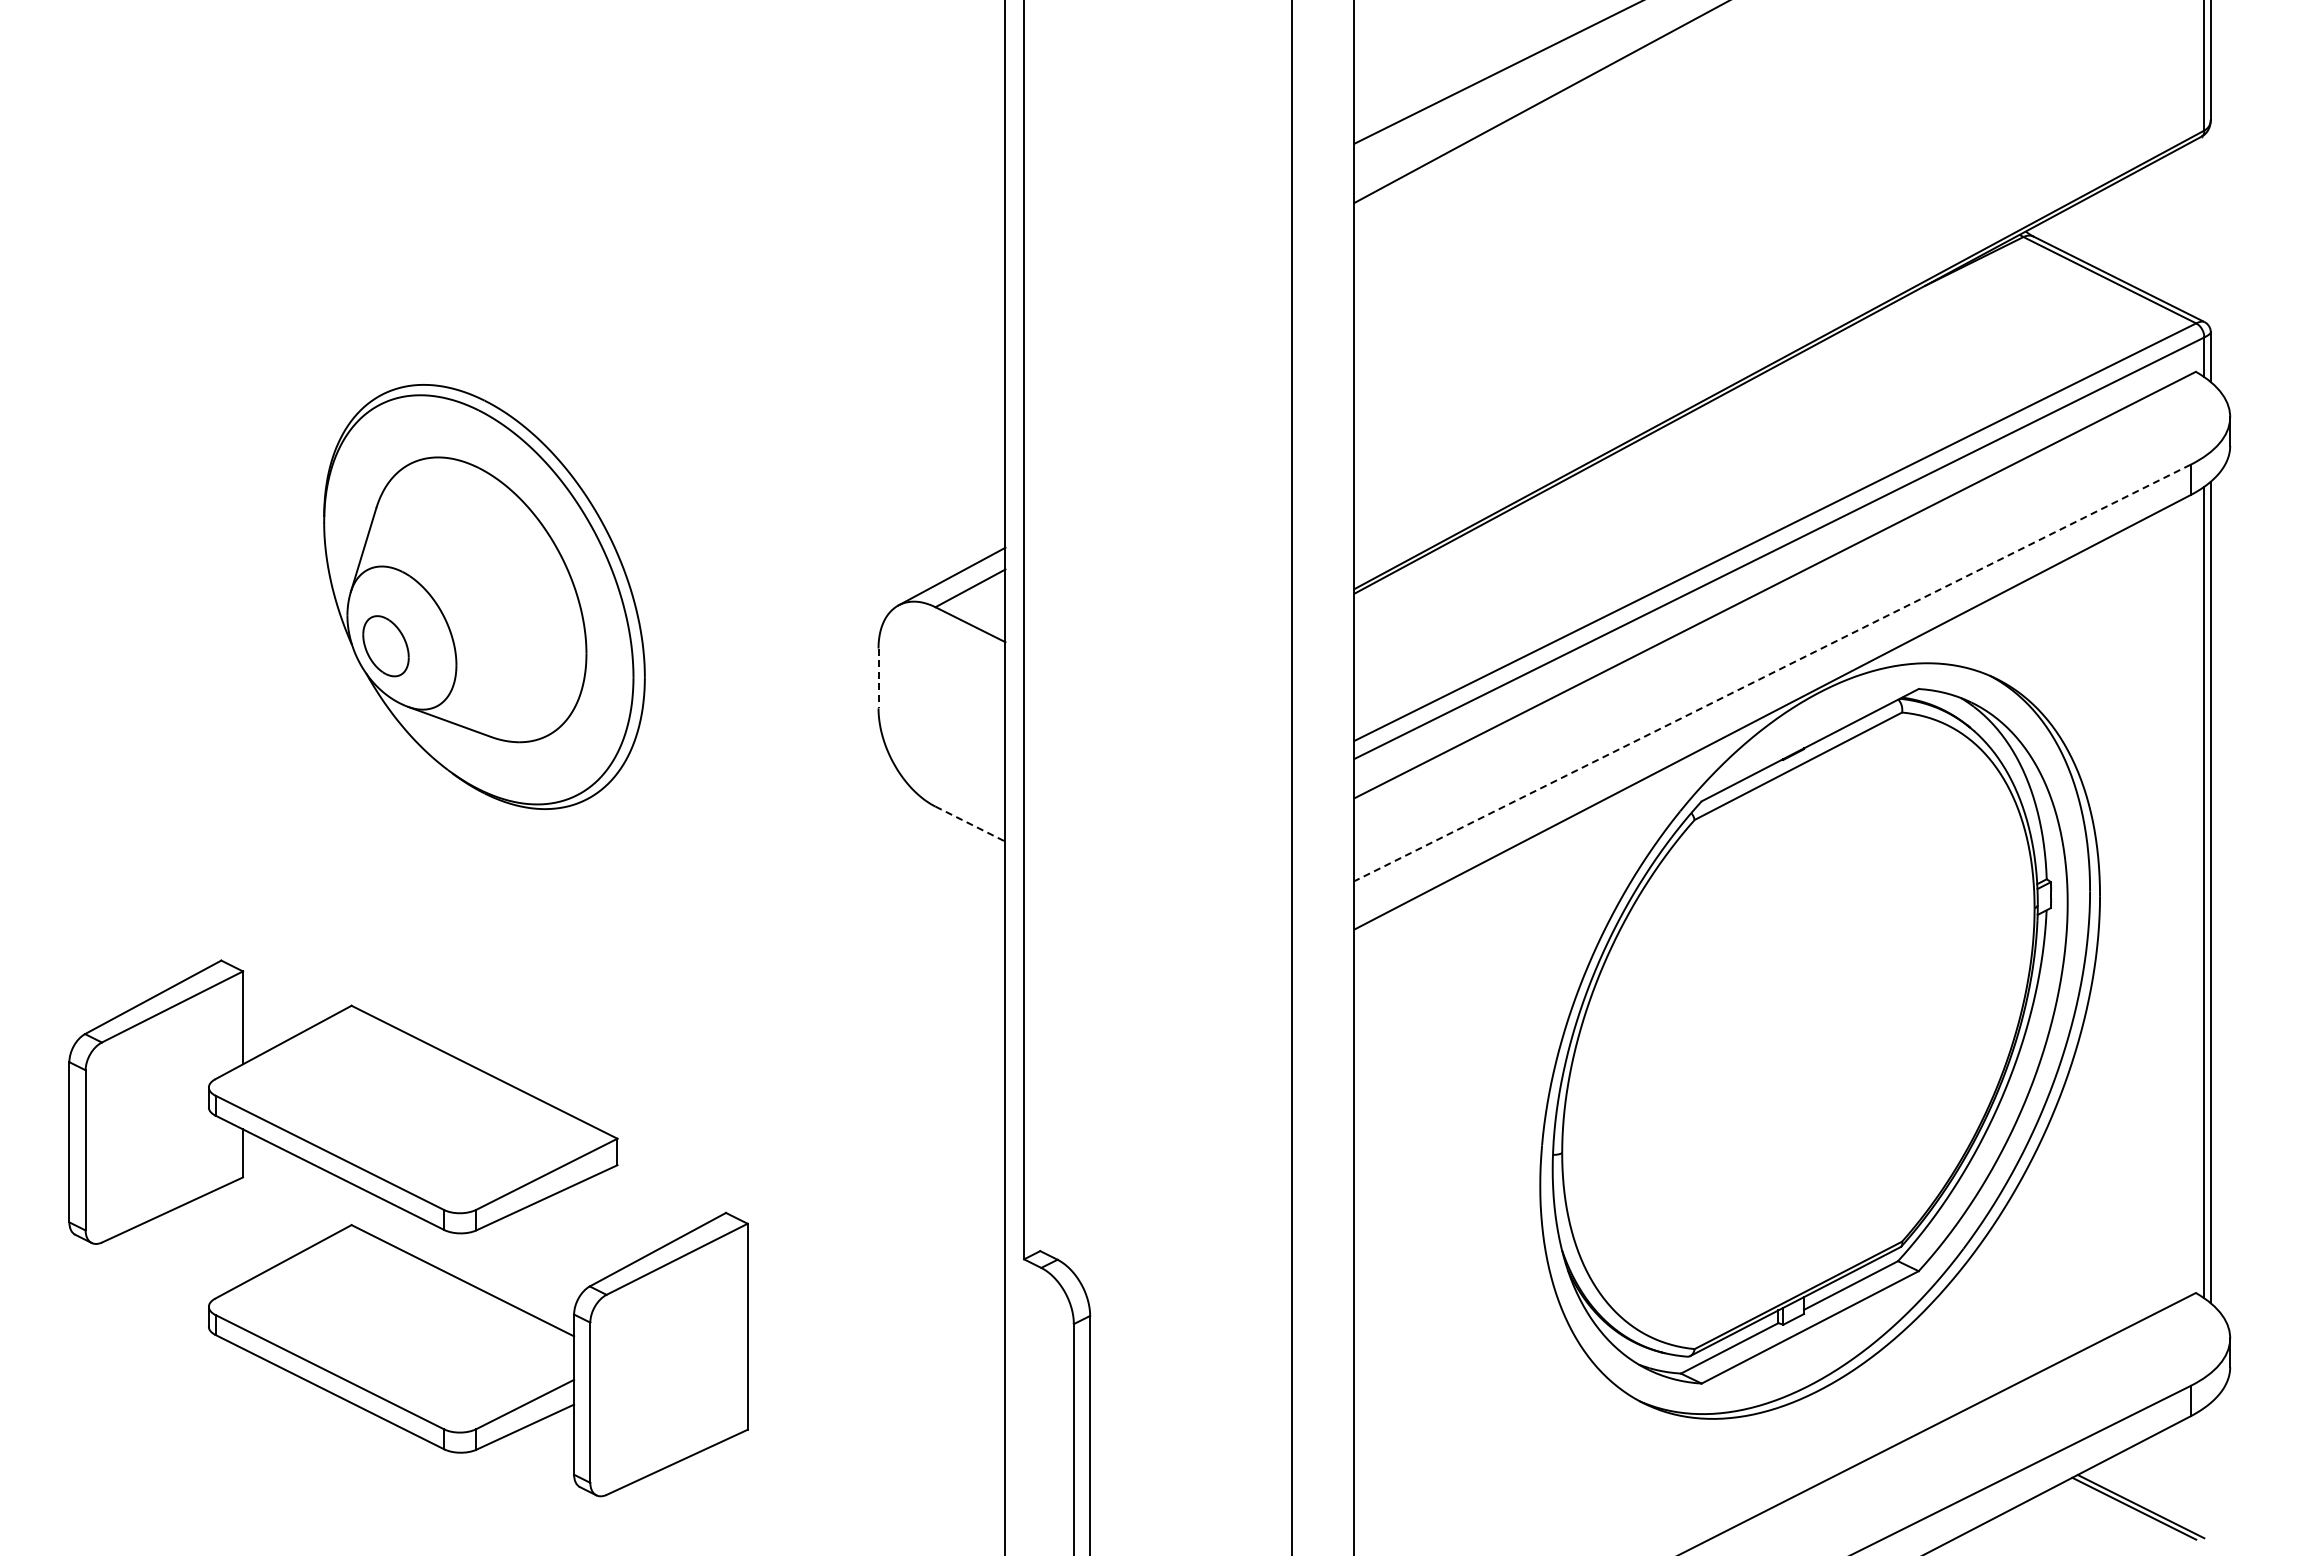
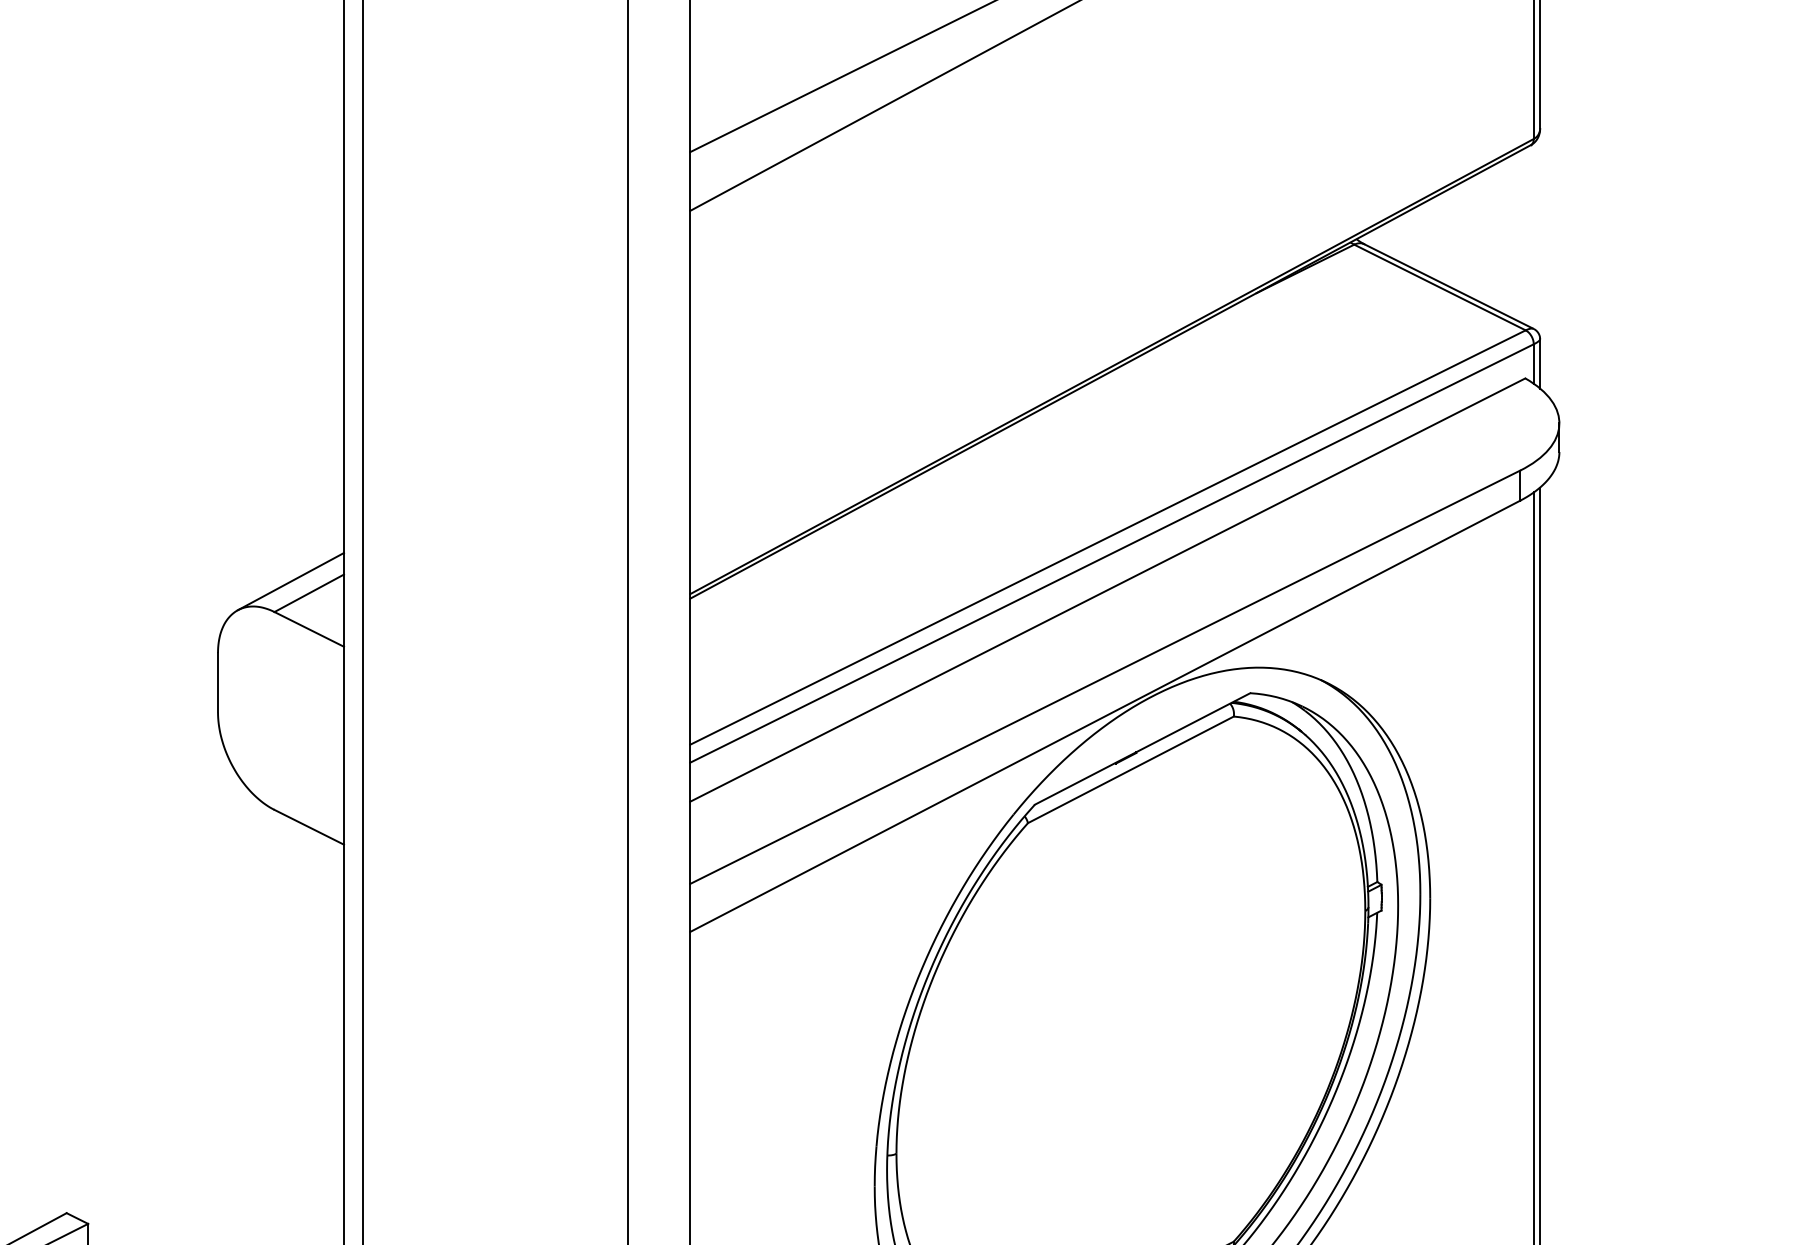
line: (1772, 673) -> (1105, 677), dashed -> solid
line: (878, 678) -> (217, 682), dashed -> solid
line: (970, 824) -> (309, 827), dashed -> solid

